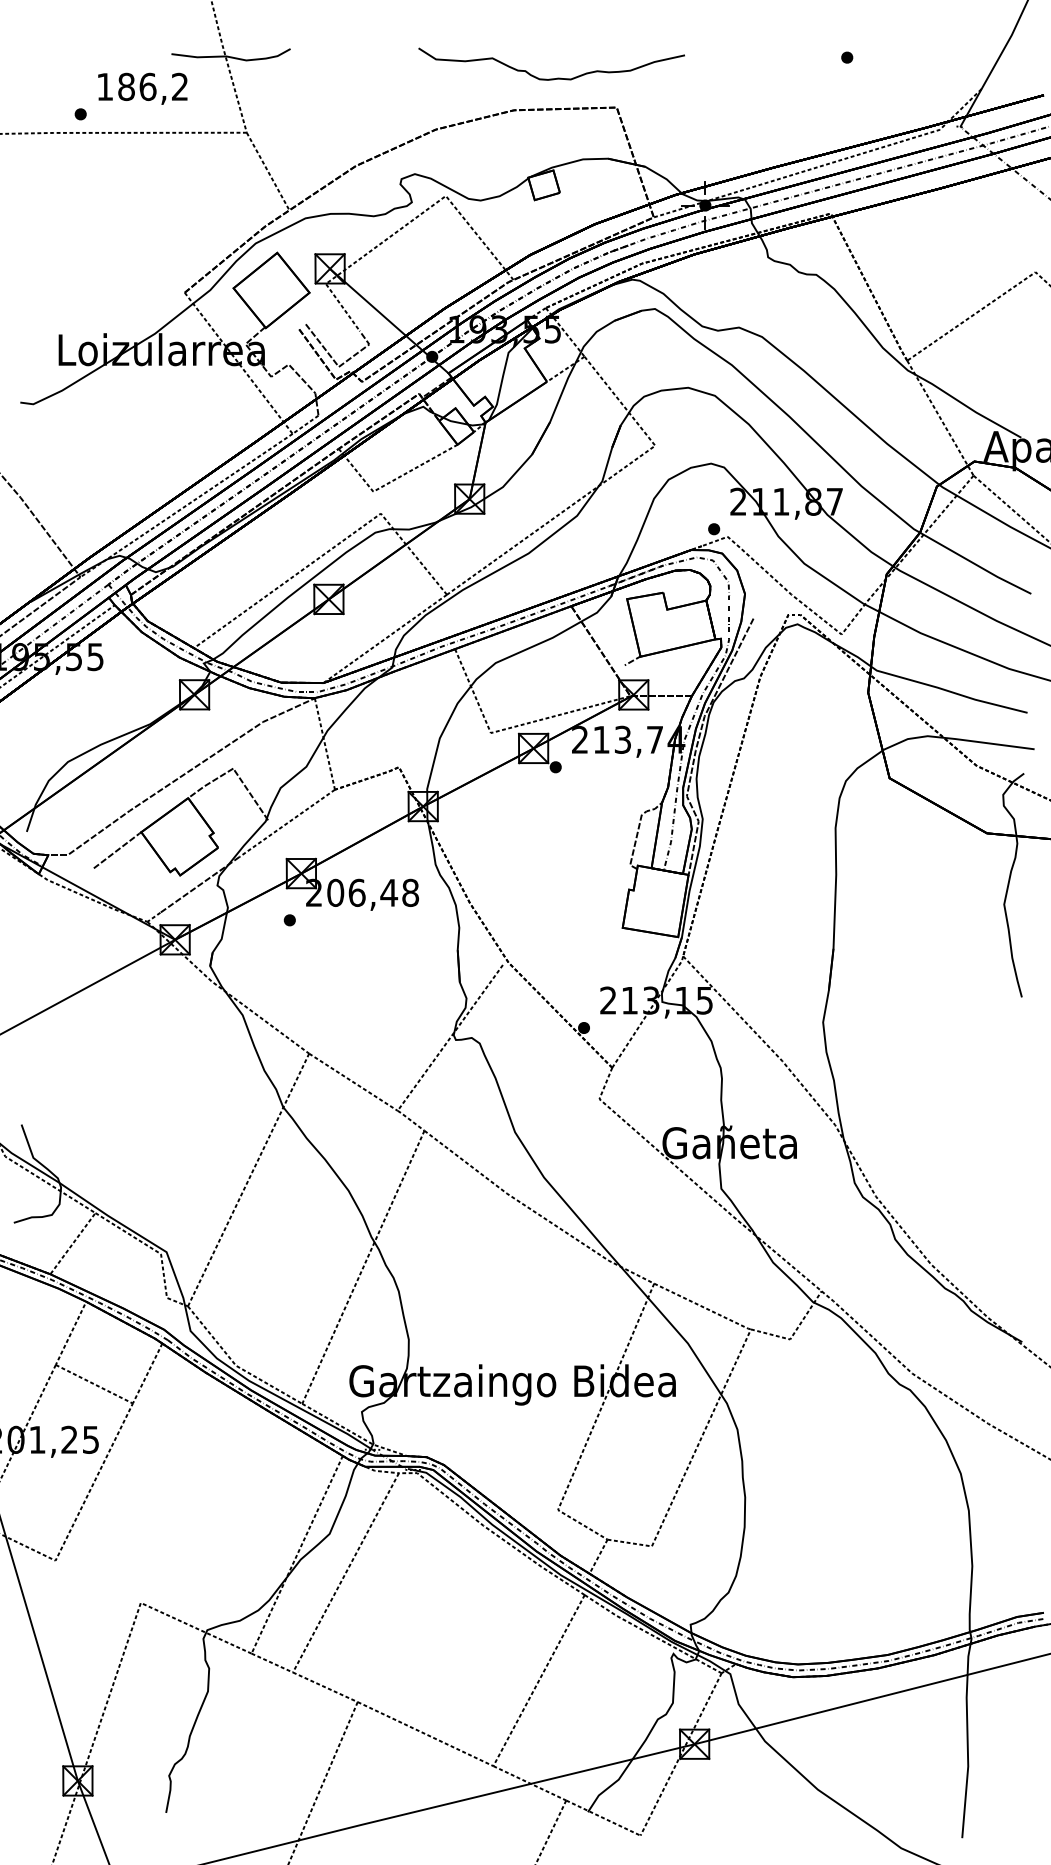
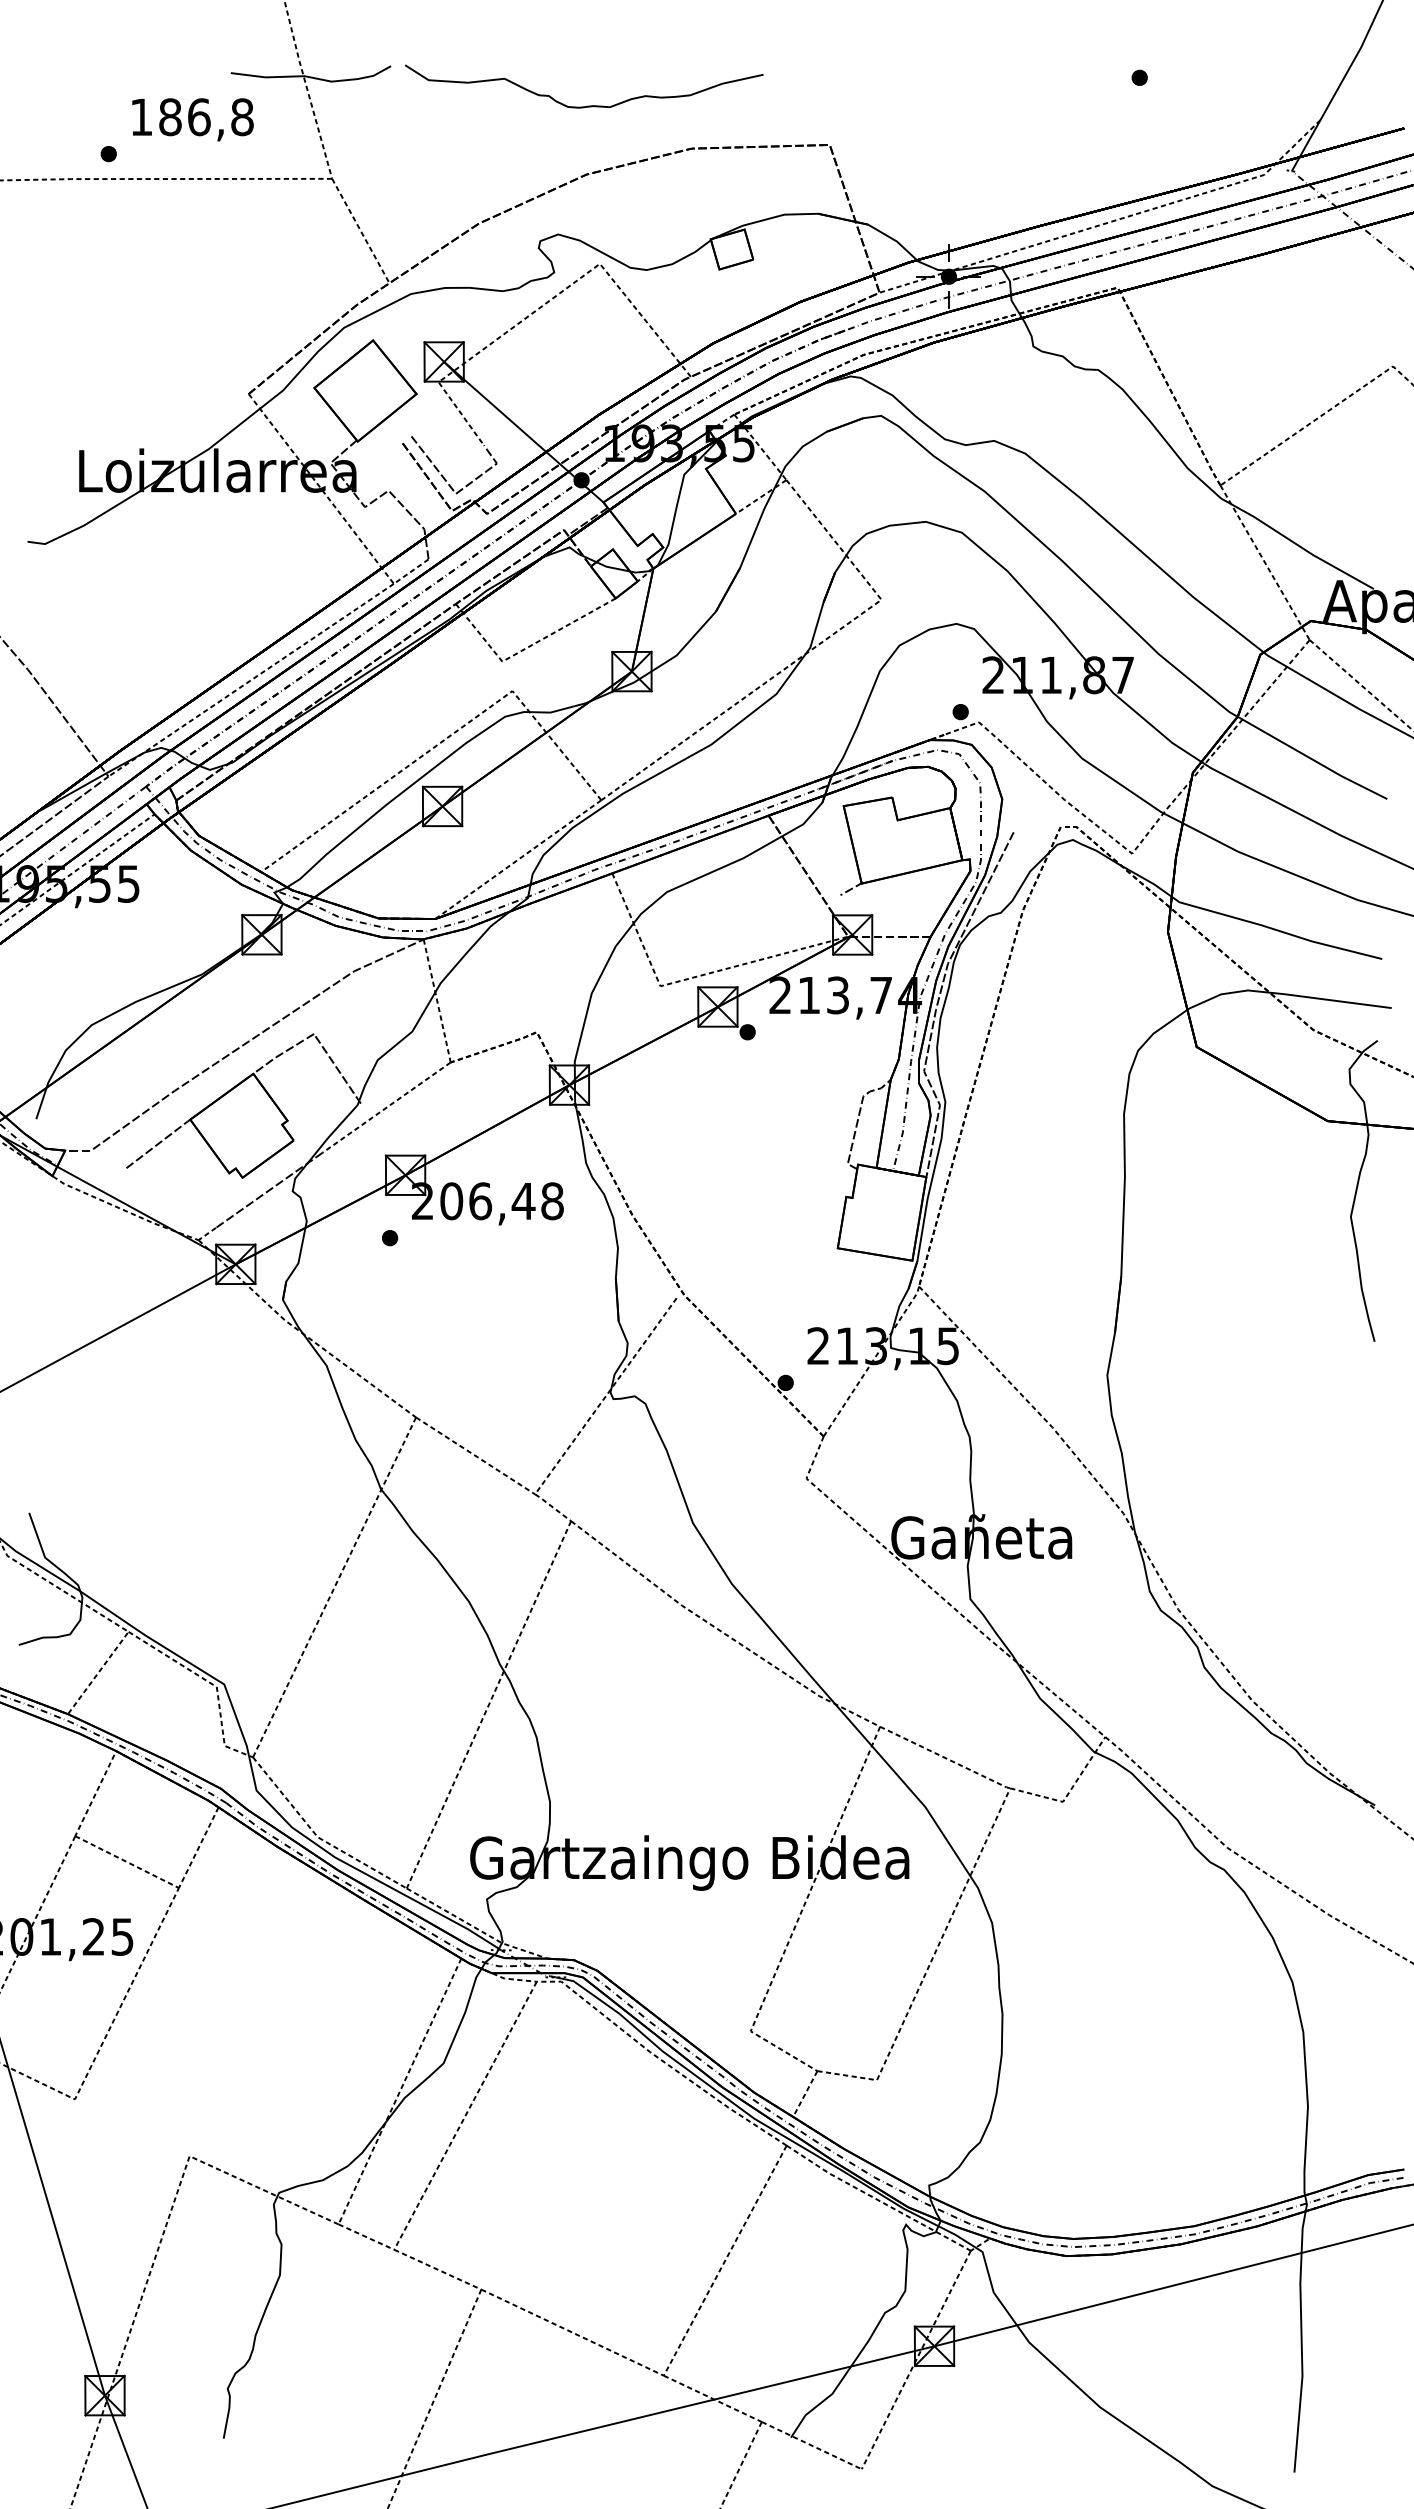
curve: (554, 78) -> (587, 105), moved
text: (180, 87) -> (242, 117), 186,2 -> 186,8

